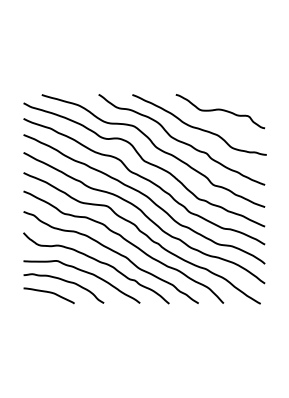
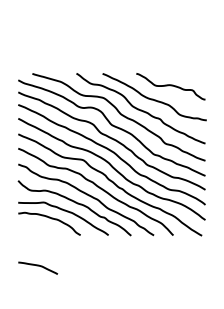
curve: (49, 293) -> (38, 266), moved

